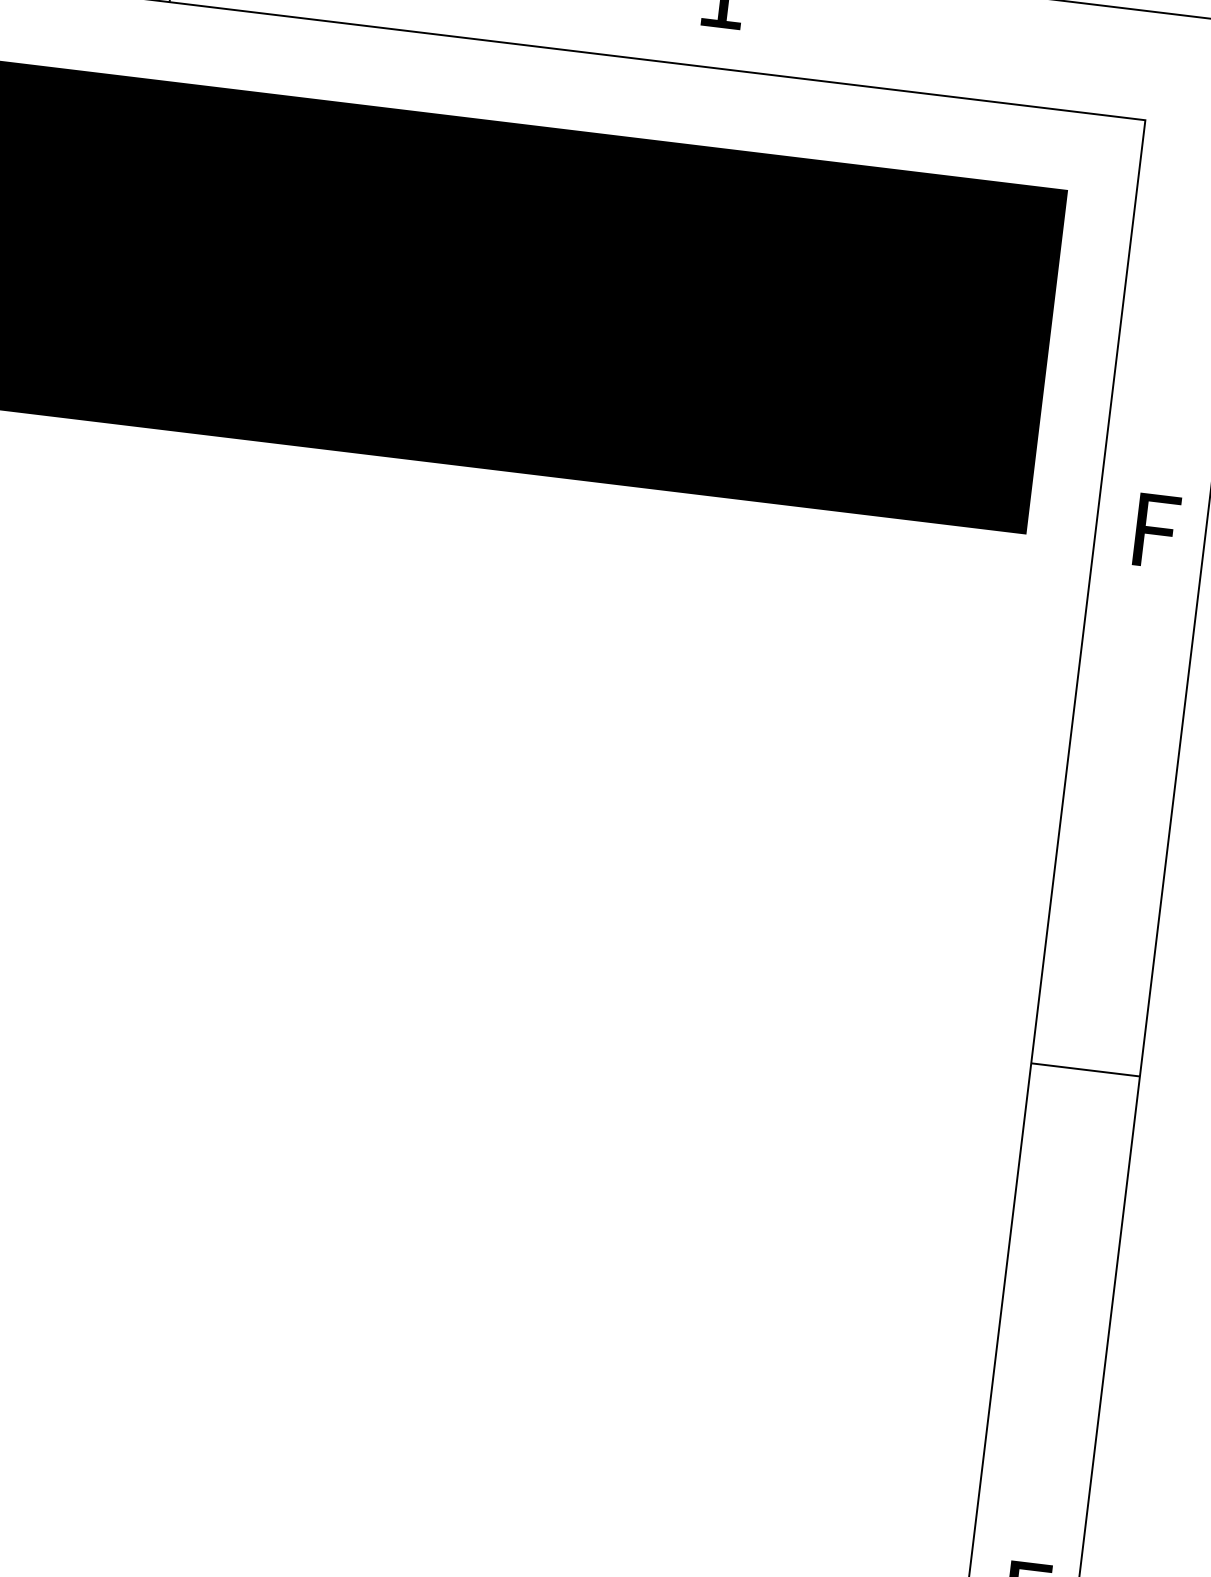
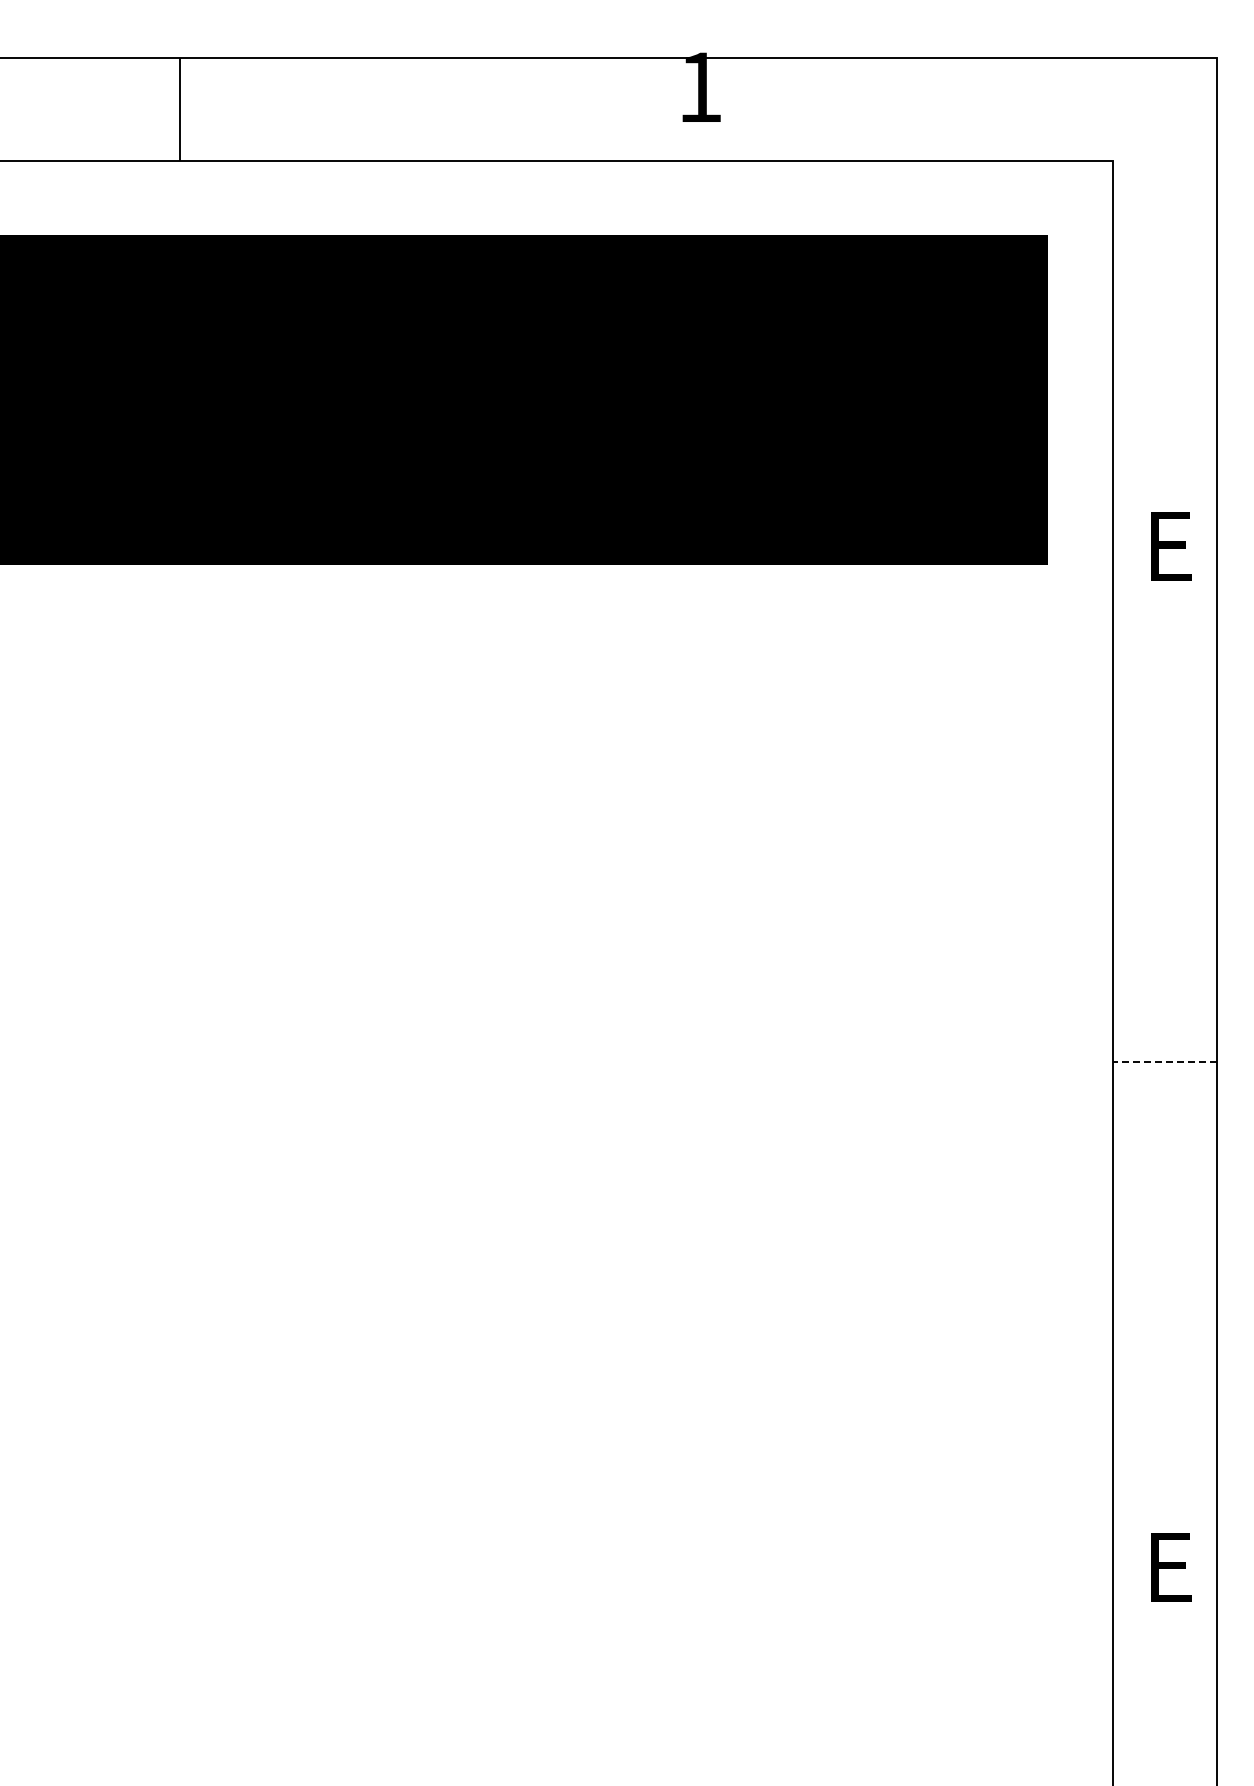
text: (1160, 546) -> (1175, 560), F -> E
line: (1085, 1070) -> (1164, 1062), solid -> dashed

